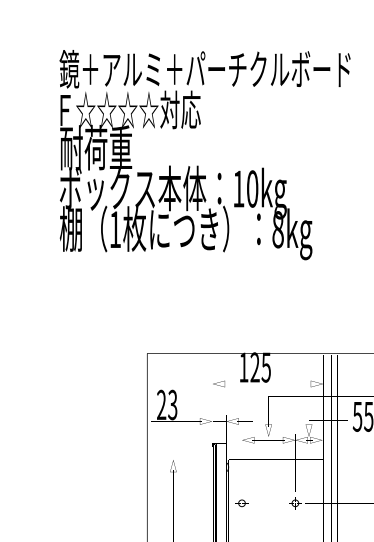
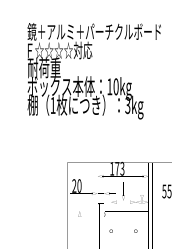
text: (277, 229) -> (127, 105), 8kg -> 3kg
text: (259, 366) -> (119, 168), 125 -> 173
text: (172, 403) -> (79, 185), 23 -> 20

